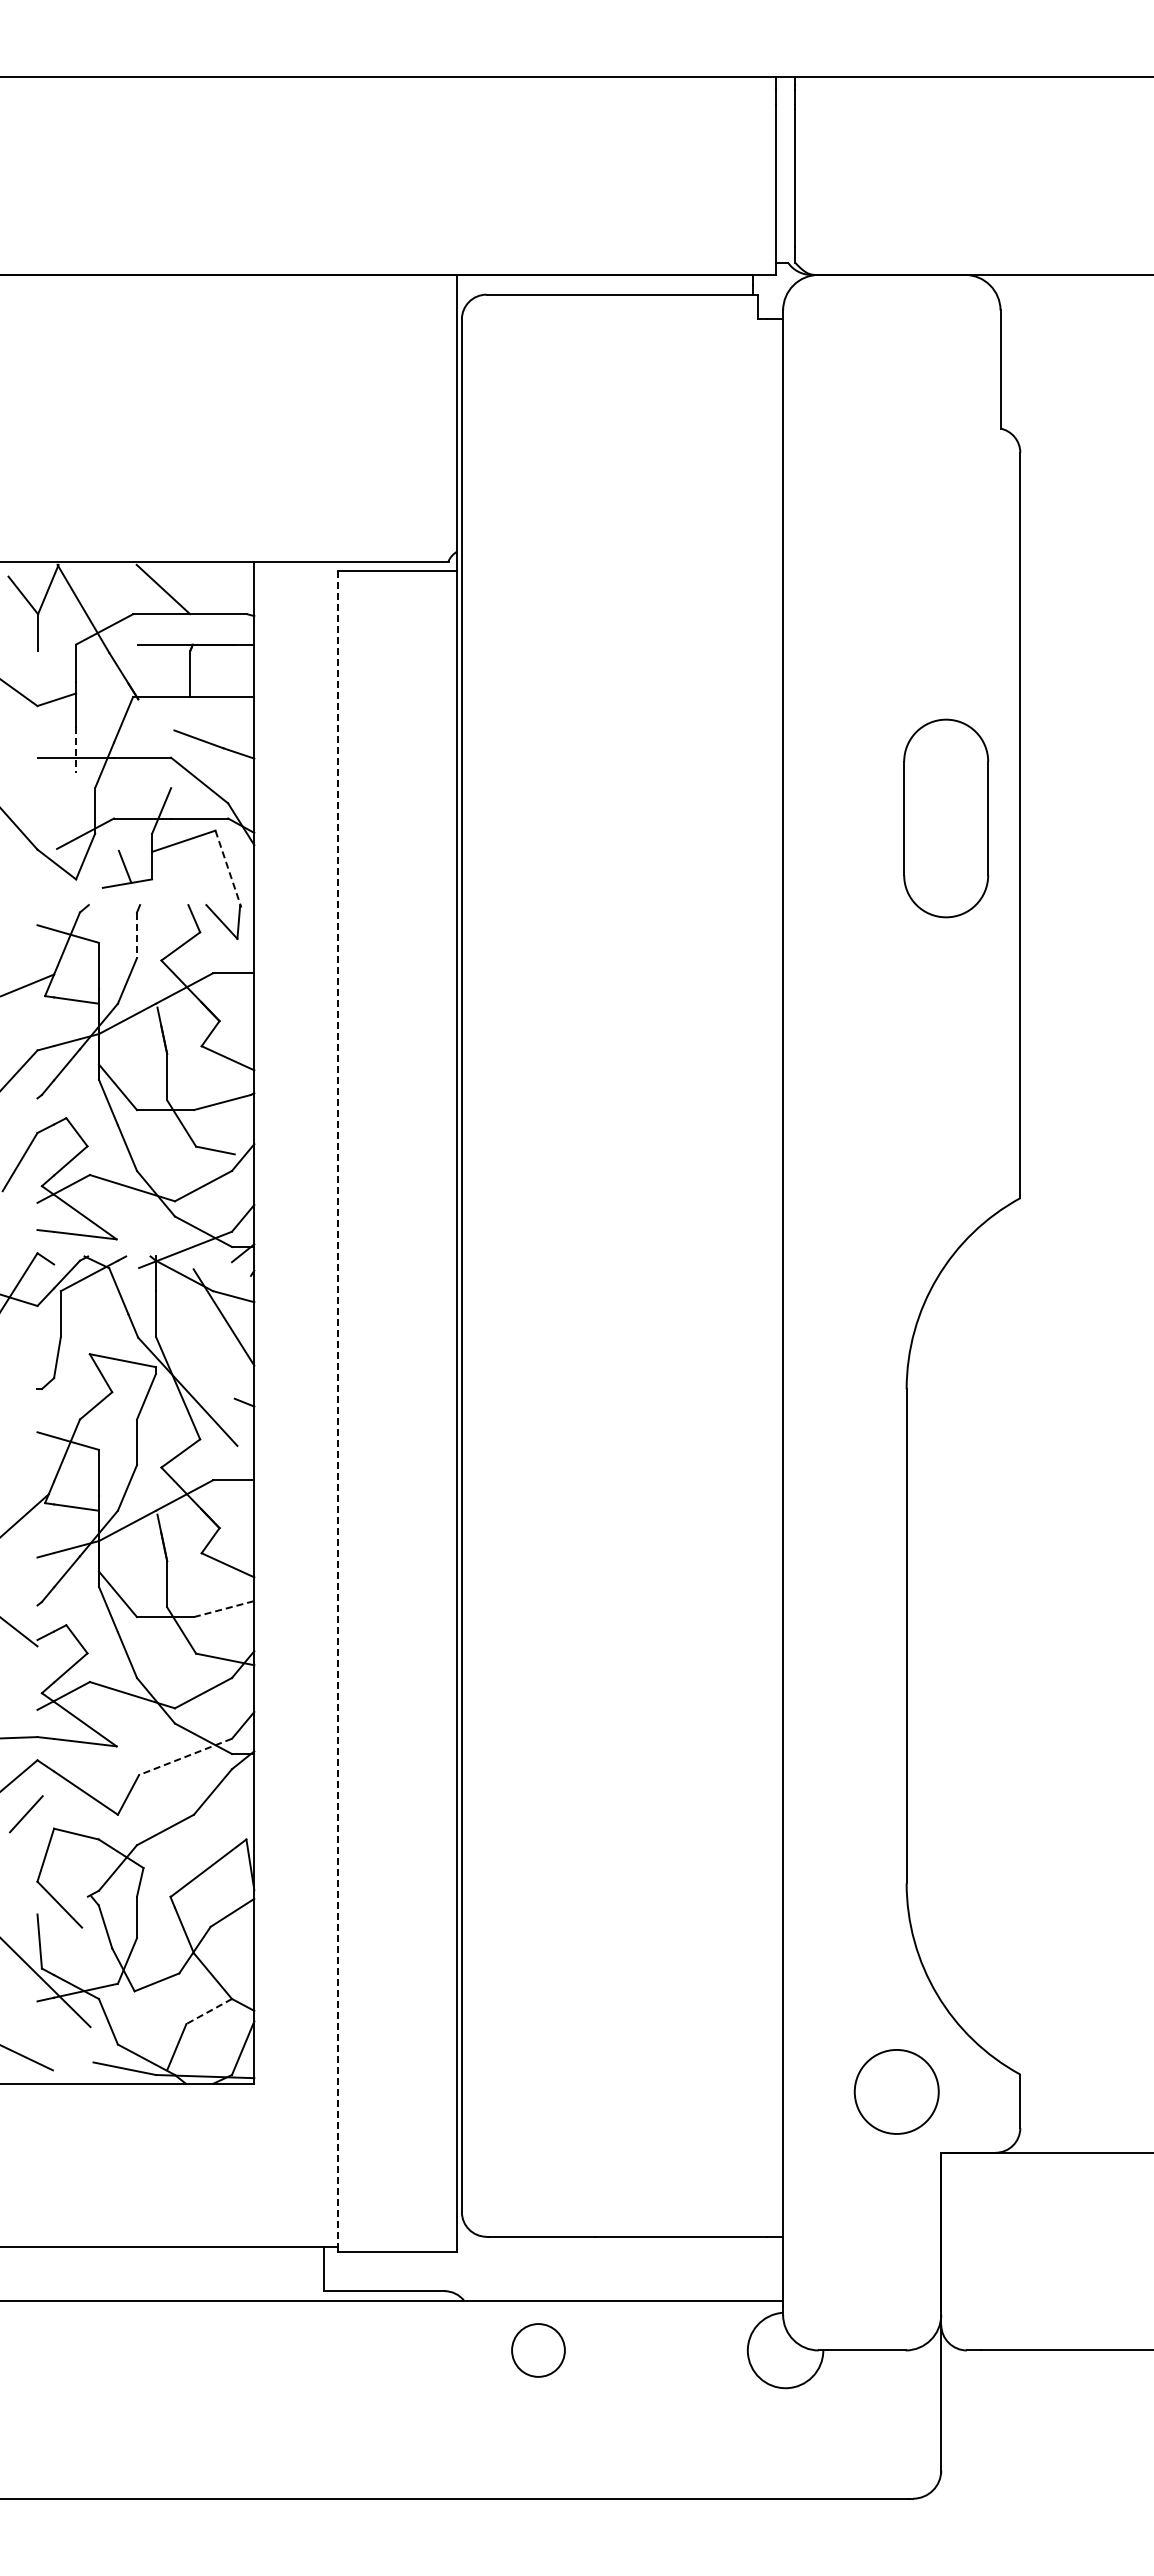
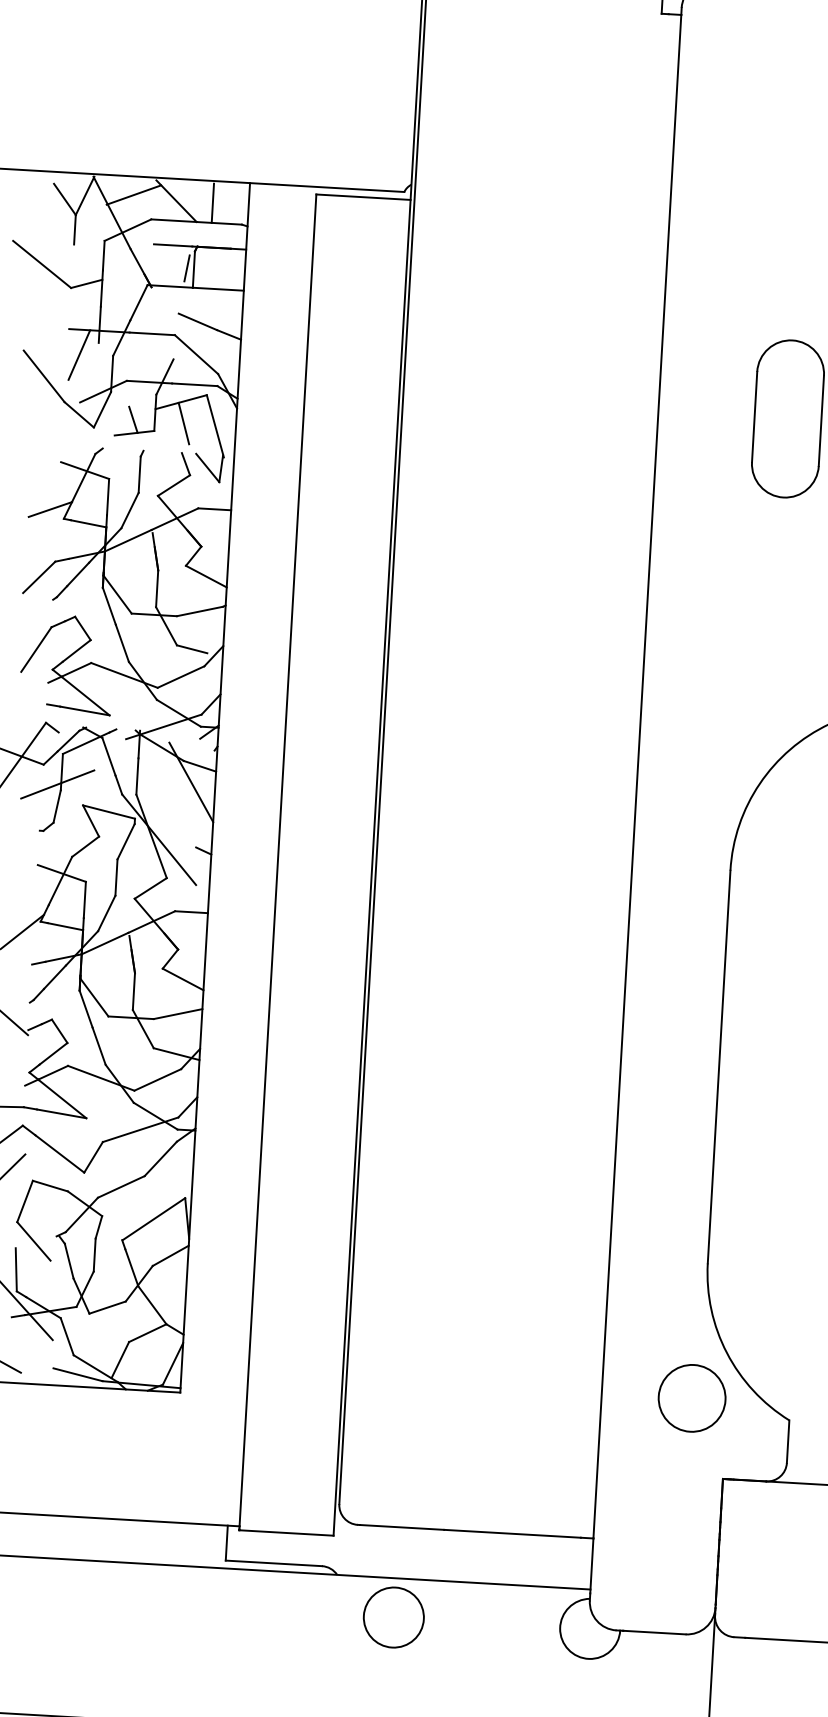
line: (109, 584) -> (133, 194), added
line: (209, 589) -> (213, 203), added
line: (181, 672) -> (187, 267), added
line: (76, 750) -> (100, 325), dashed -> solid
line: (52, 789) -> (79, 354), added
line: (188, 867) -> (183, 423), added
line: (228, 869) -> (215, 426), dashed -> solid
line: (137, 935) -> (140, 474), dashed -> solid
line: (56, 1329) -> (57, 784), added
line: (338, 1409) -> (278, 860), dashed -> solid
line: (224, 1608) -> (178, 1013), dashed -> solid
line: (185, 1756) -> (140, 1129), dashed -> solid
line: (209, 2011) -> (147, 1333), dashed -> solid
circle: (896, 2091) -> (691, 1398), moved
circle: (538, 2350) -> (393, 1617), size x1.43

